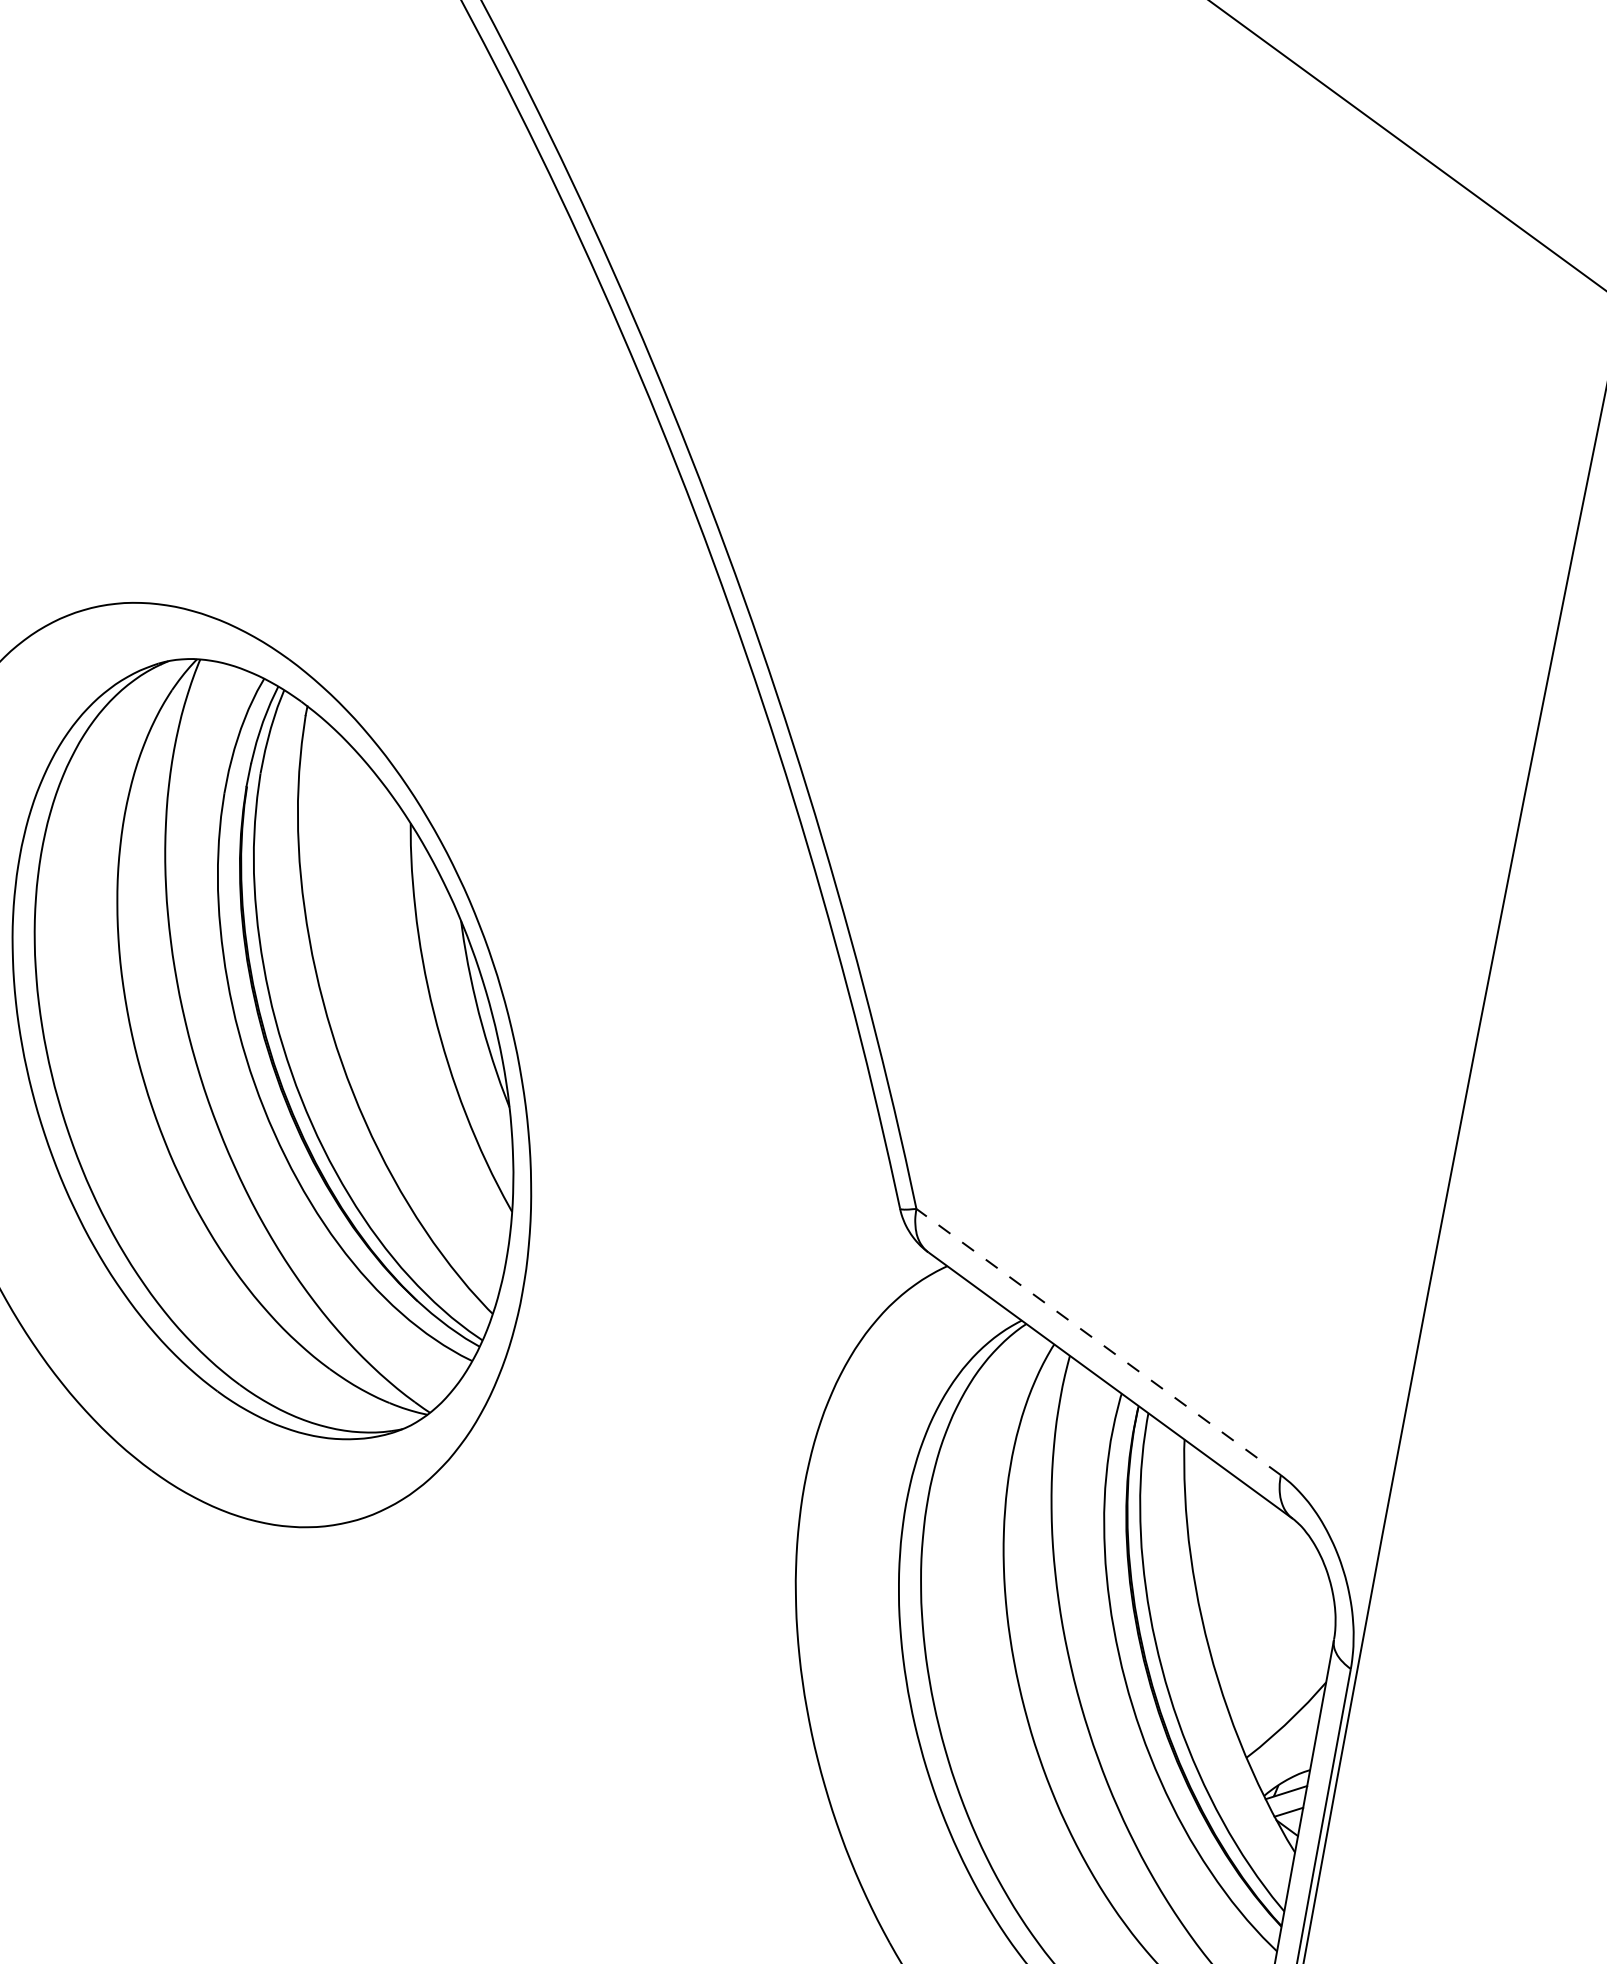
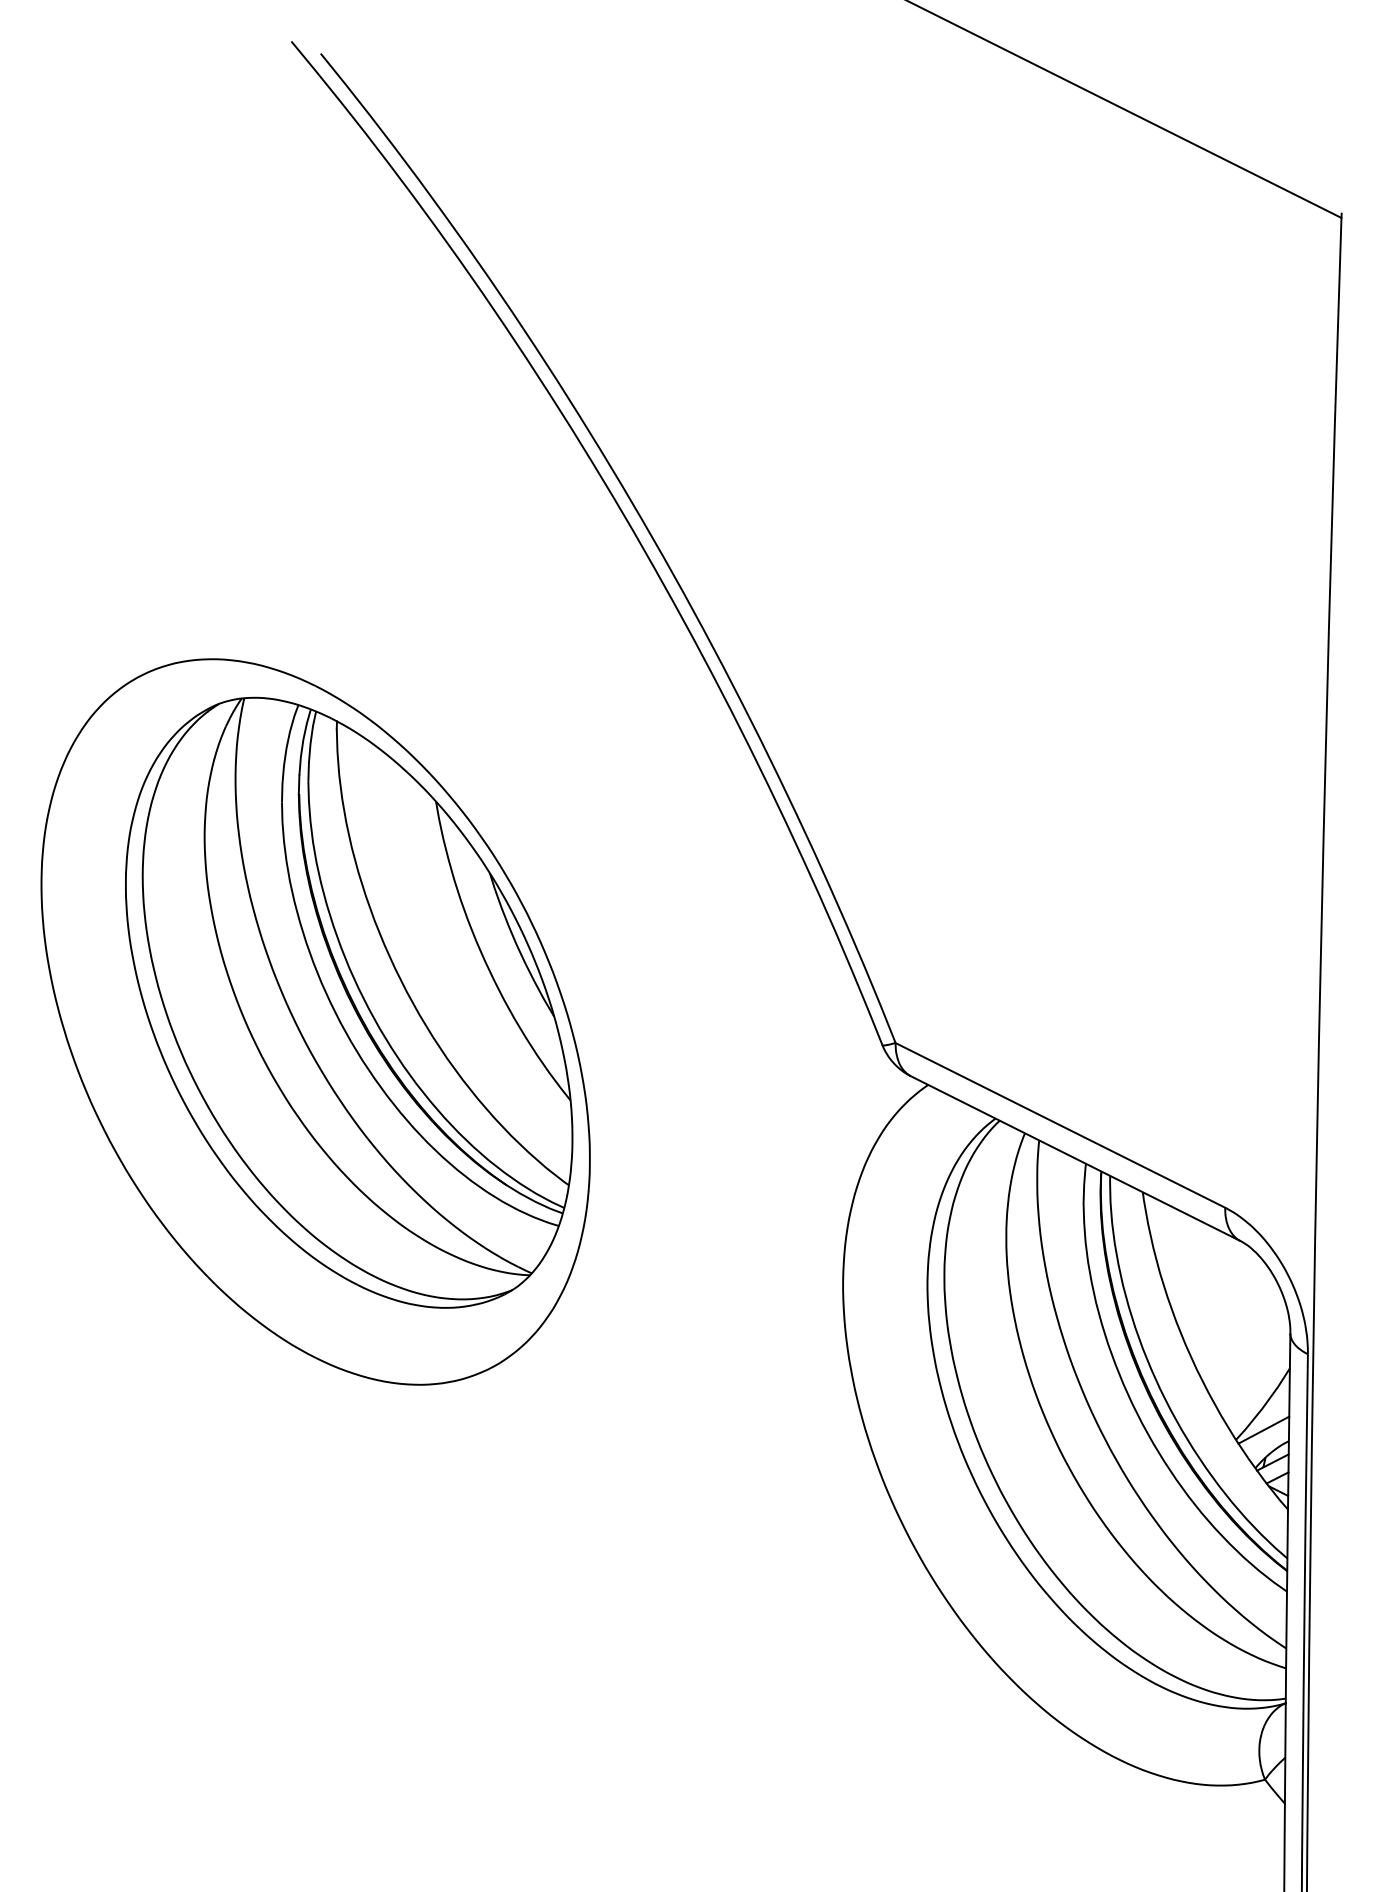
line: (1097, 1341) -> (1059, 1125), dashed -> solid
line: (1281, 1750) -> (1263, 1429), added

